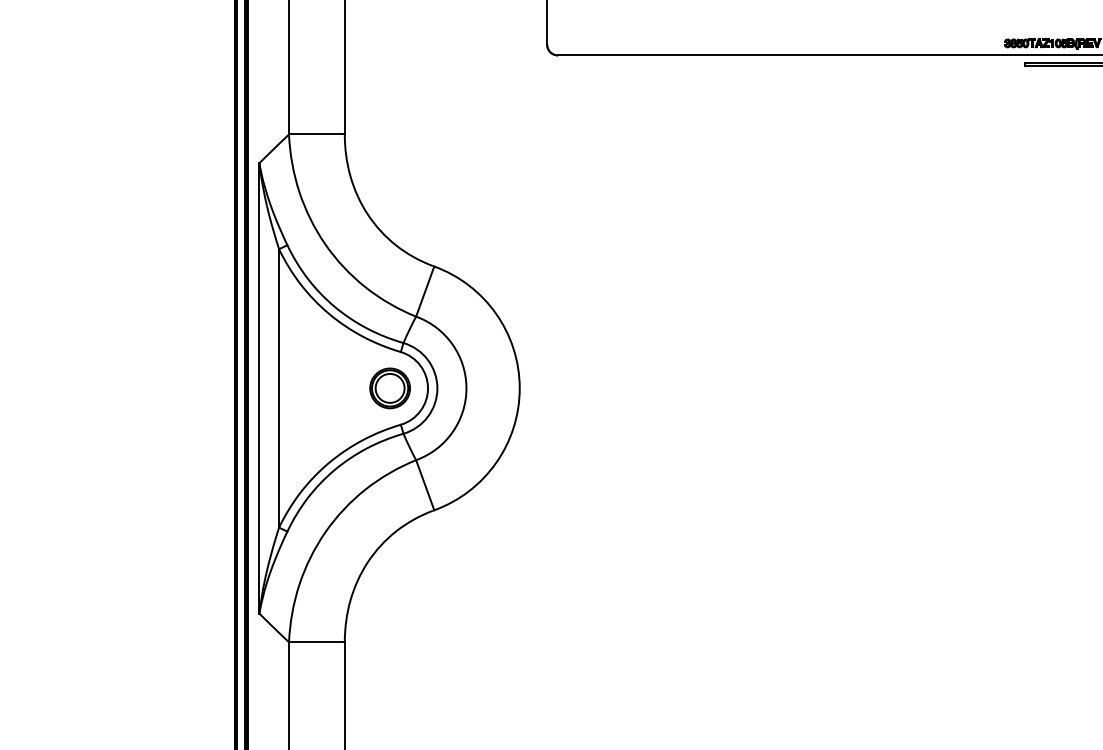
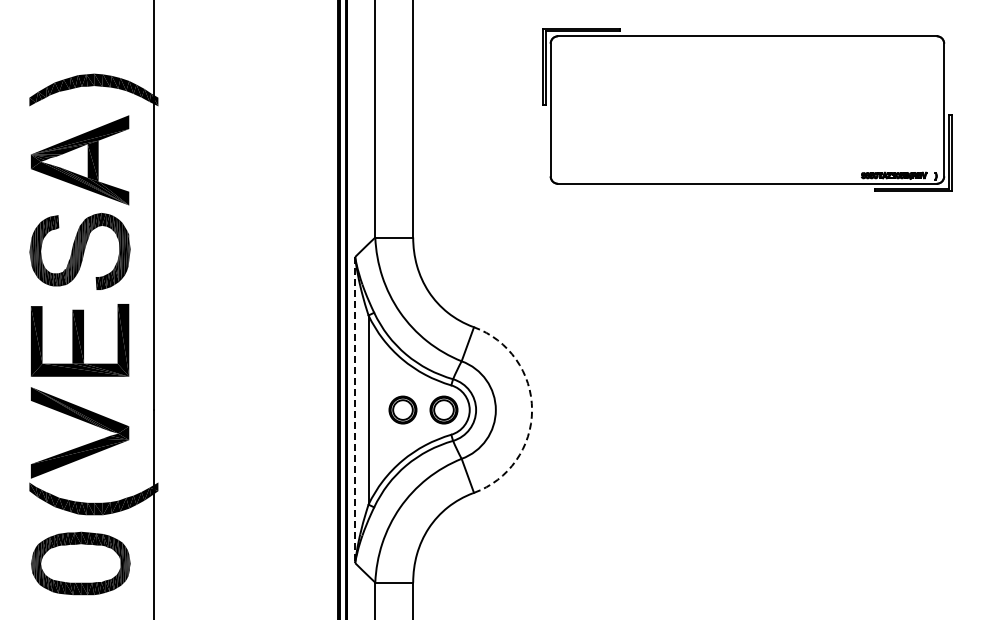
part: (329, 387) -> (402, 409), added
line: (259, 389) -> (355, 410), solid -> dashed
arc: (520, 389) -> (532, 410), solid -> dashed

